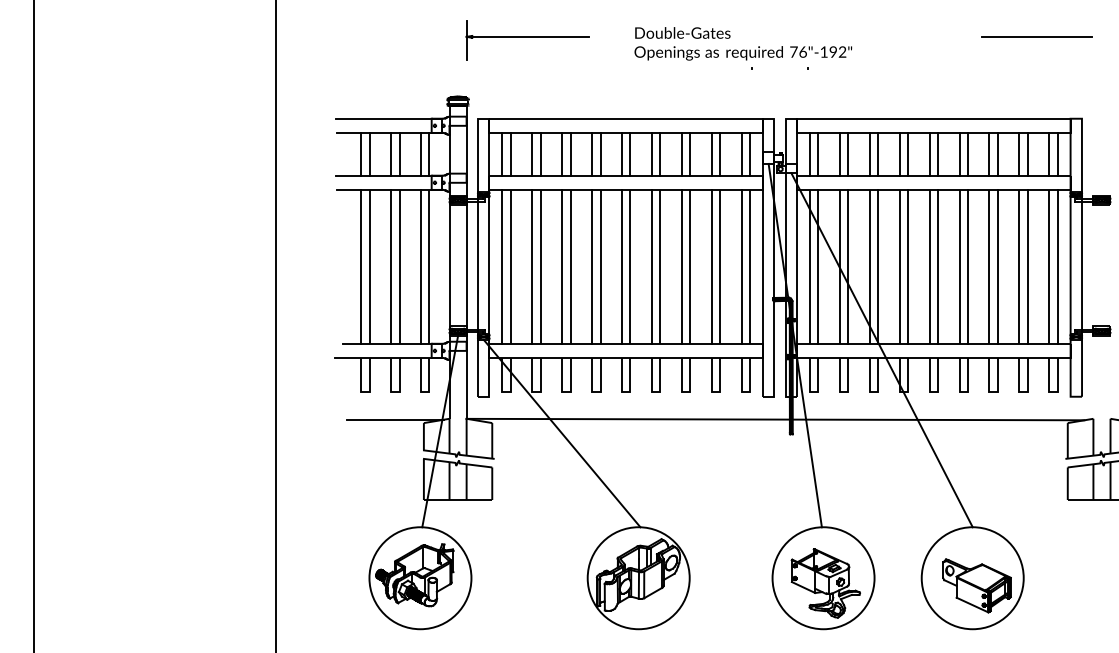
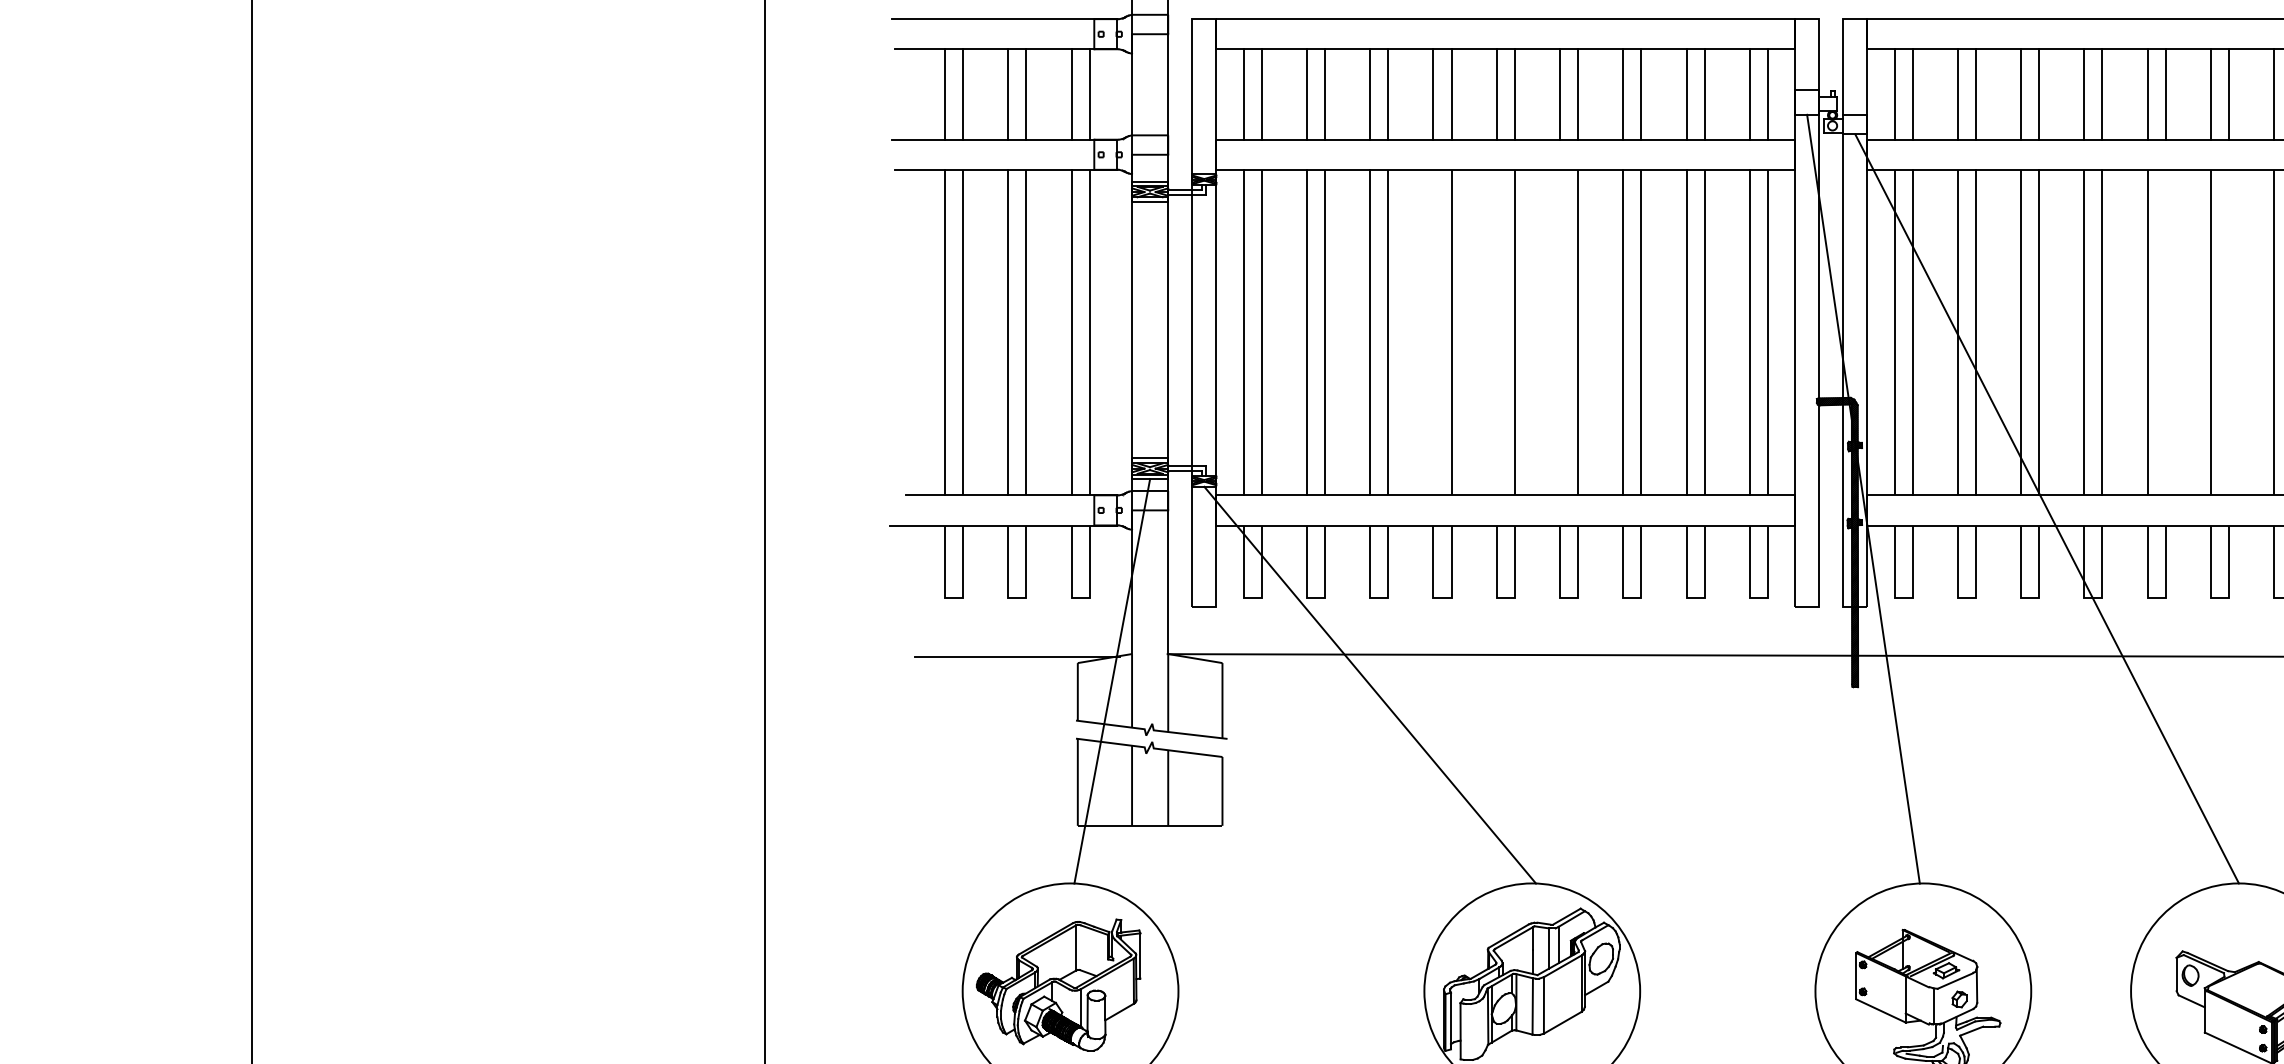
line: (591, 266) -> (1432, 331), removed
line: (621, 266) -> (1495, 331), removed
line: (651, 266) -> (1559, 331), removed
line: (938, 266) -> (2166, 331), removed
line: (968, 266) -> (2229, 331), removed

